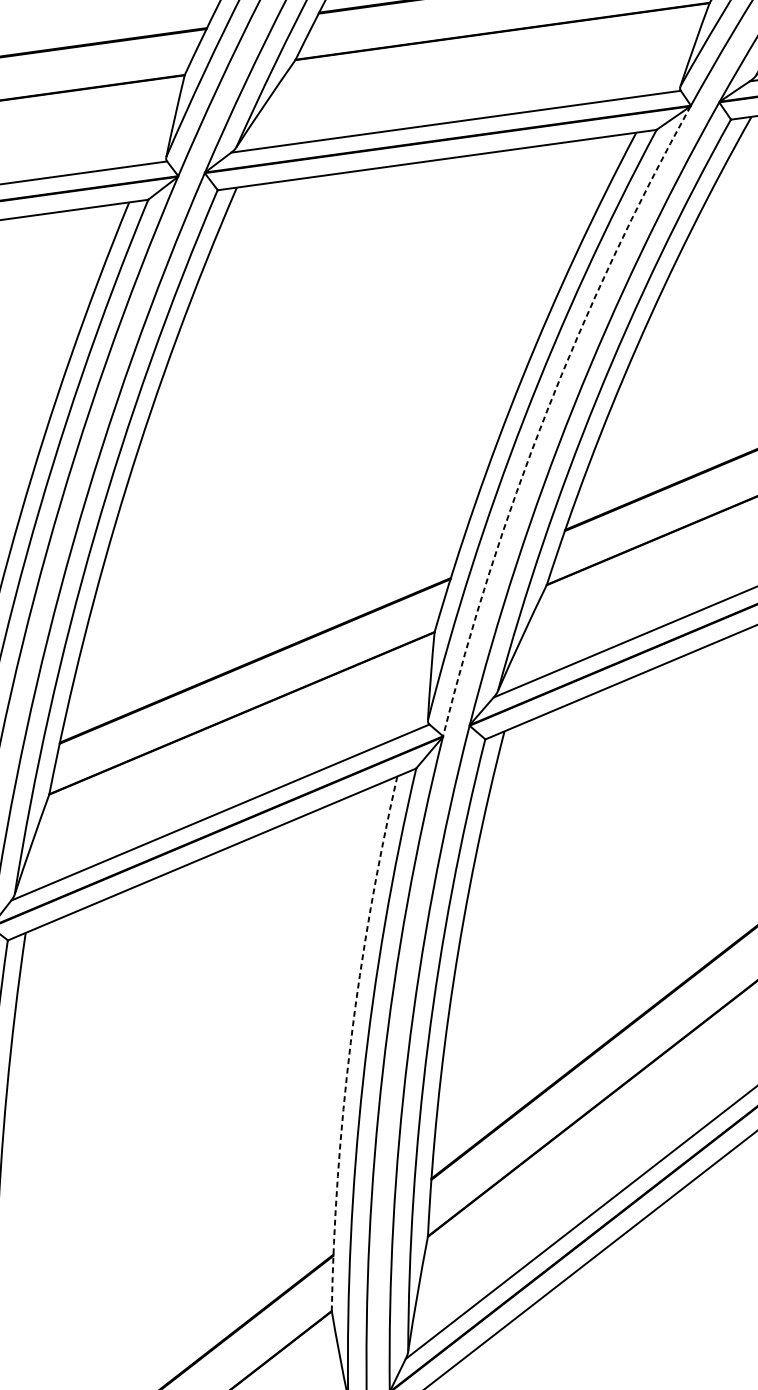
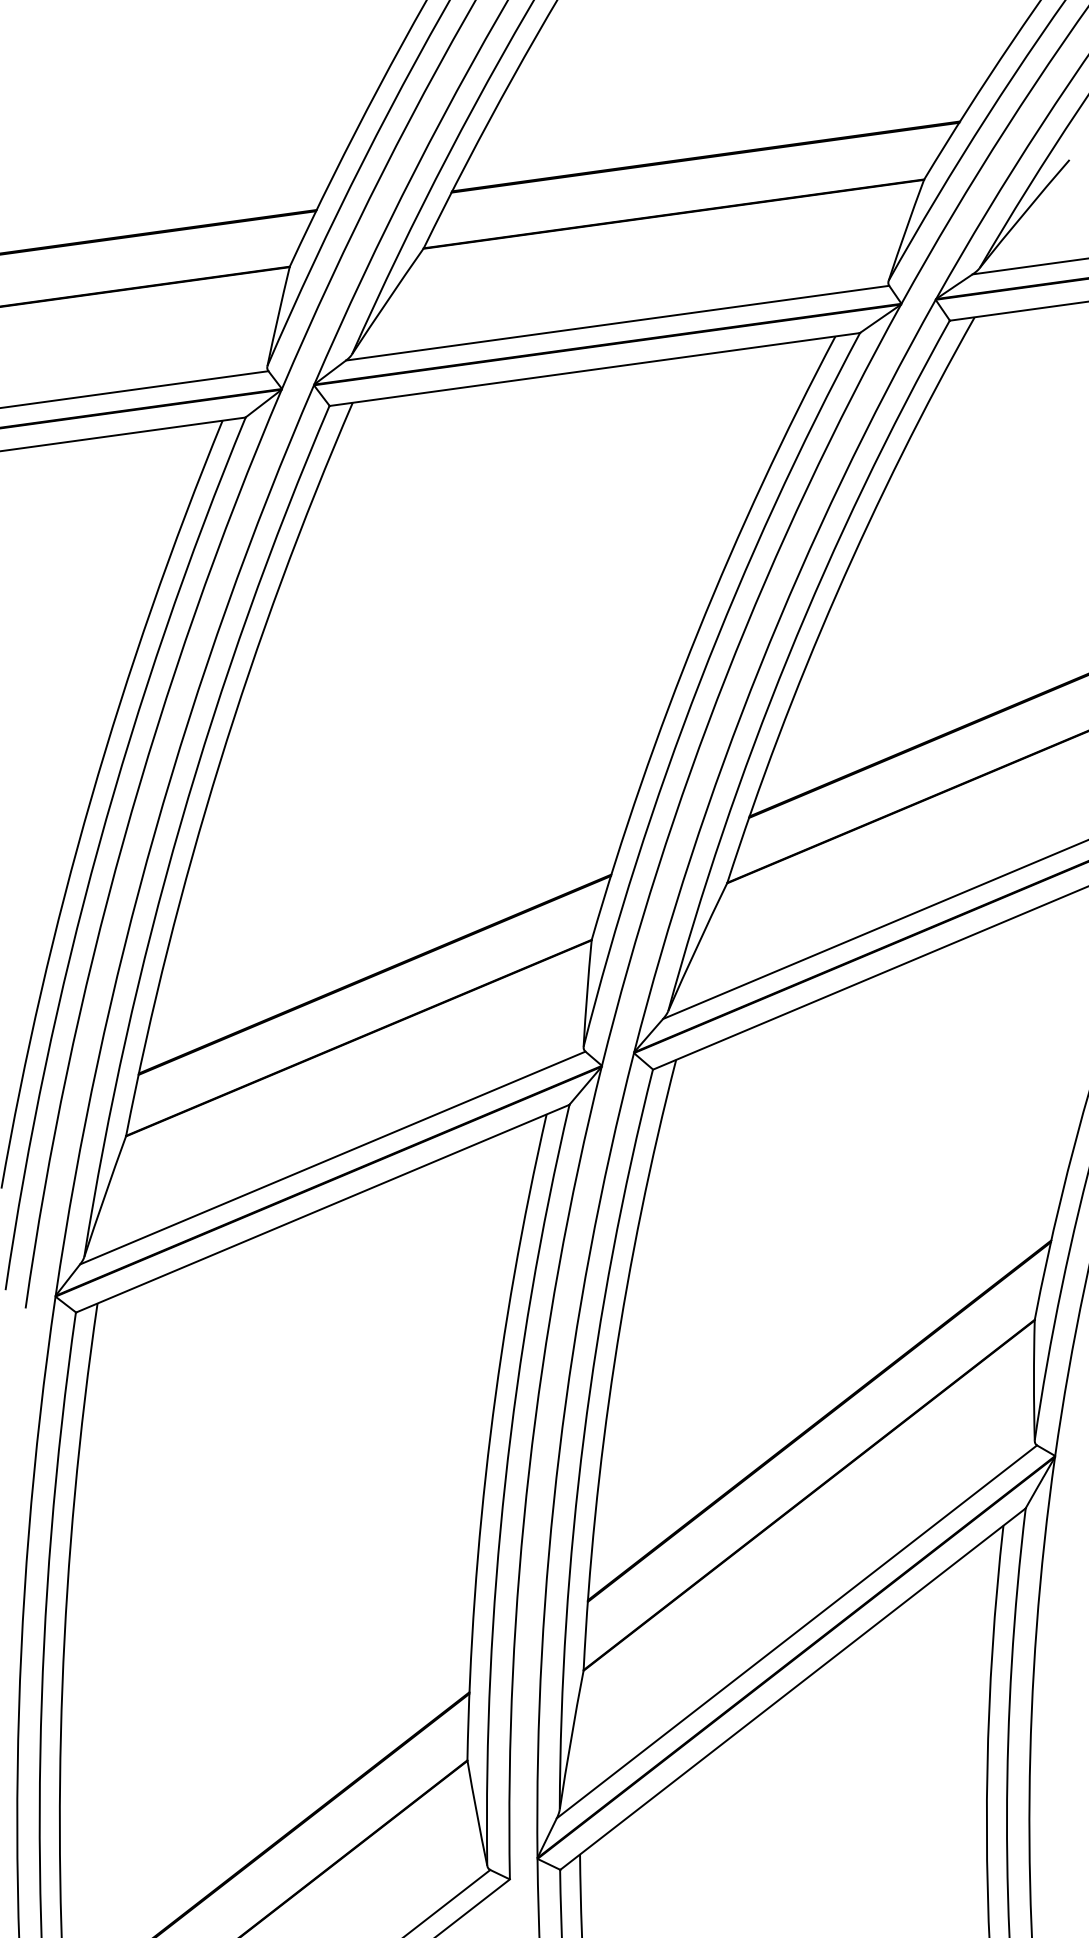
arc: (546, 413) -> (726, 675), dashed -> solid
arc: (350, 1042) -> (490, 1435), dashed -> solid

